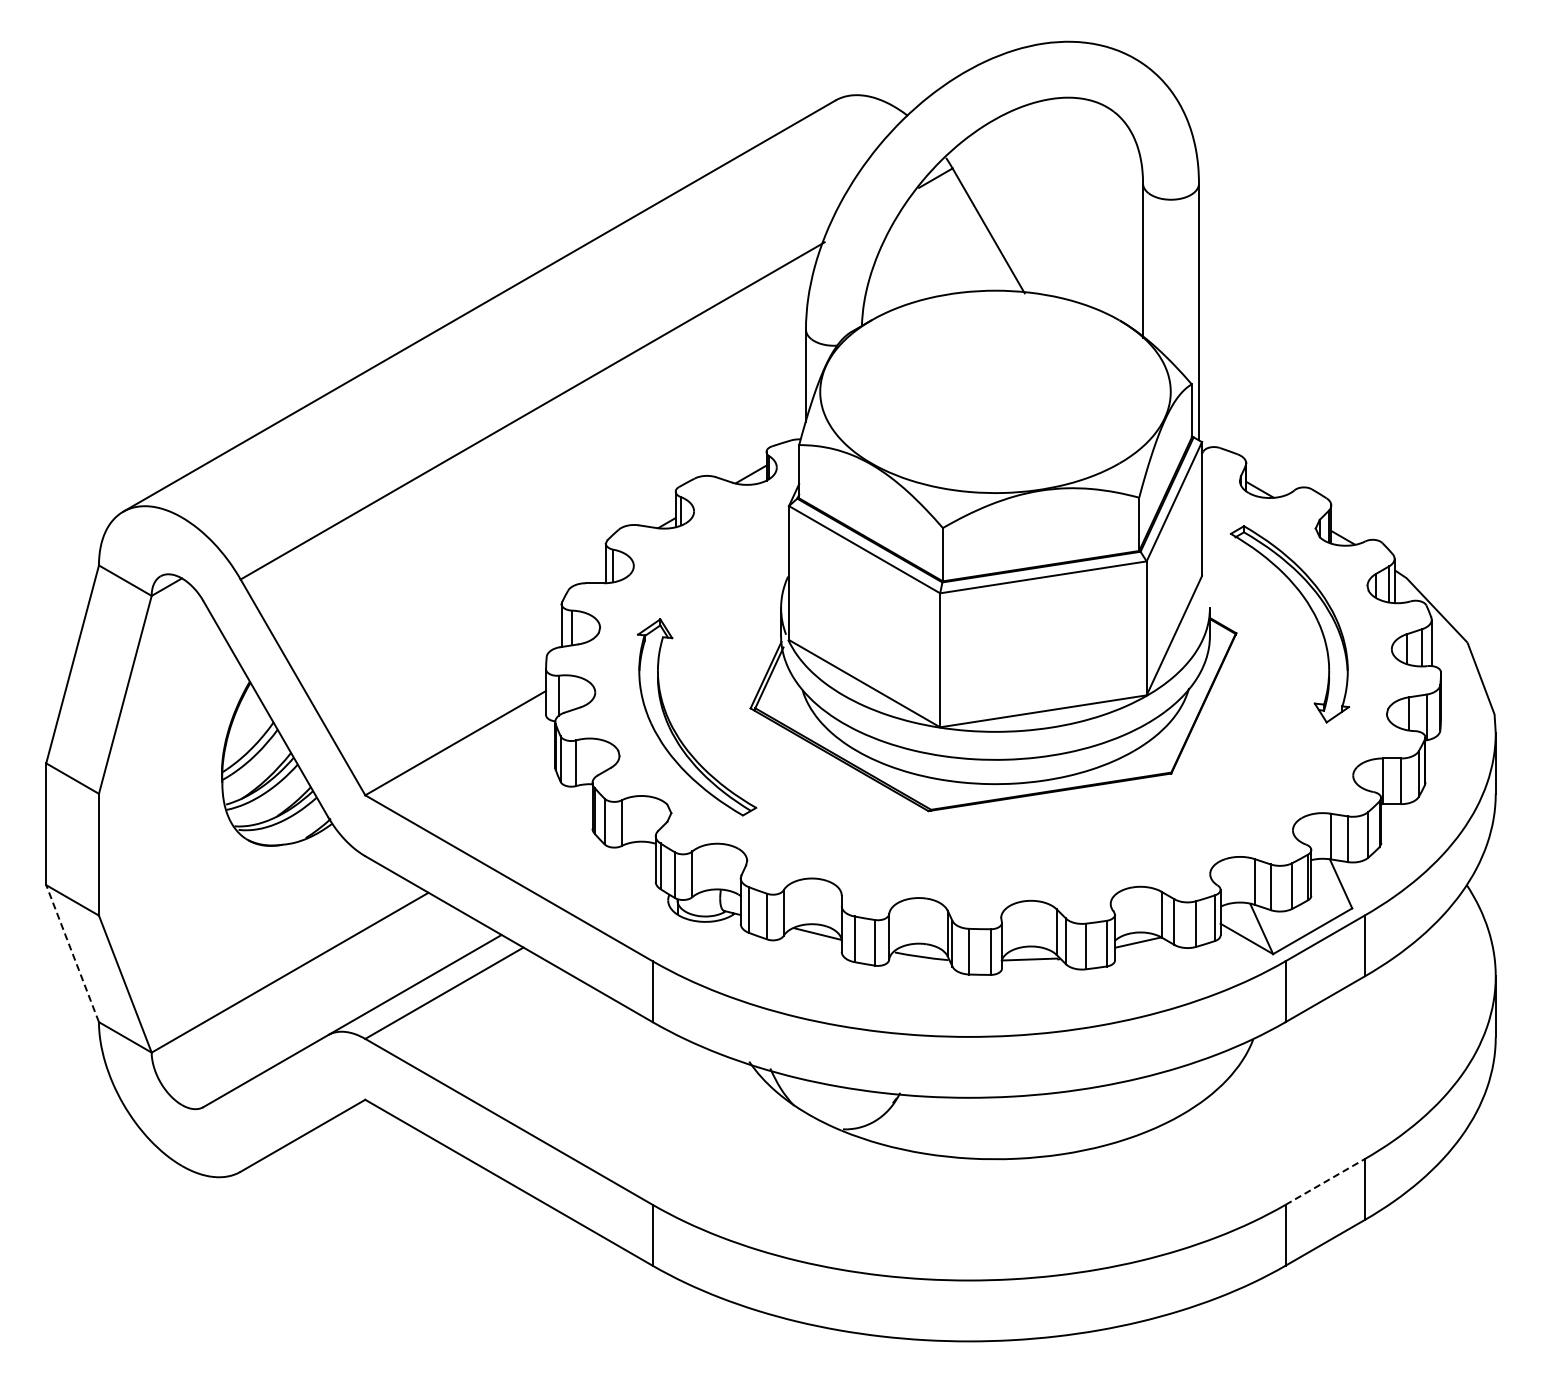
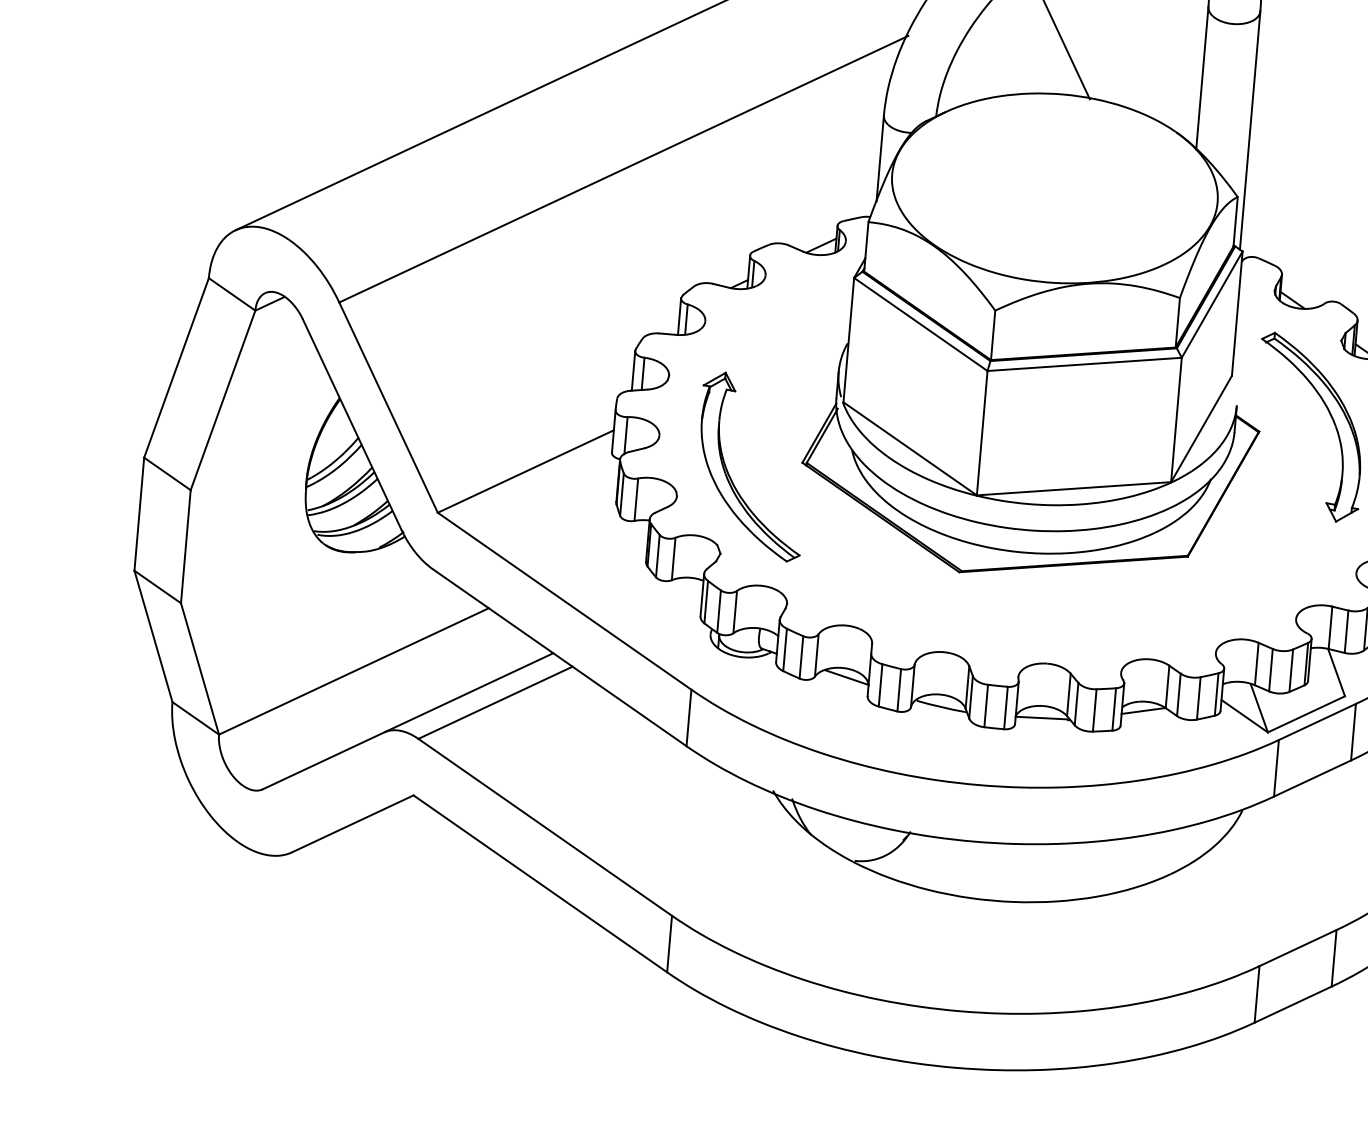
line: (72, 953) -> (153, 636), dashed -> solid
line: (1325, 1182) -> (1298, 948), dashed -> solid

